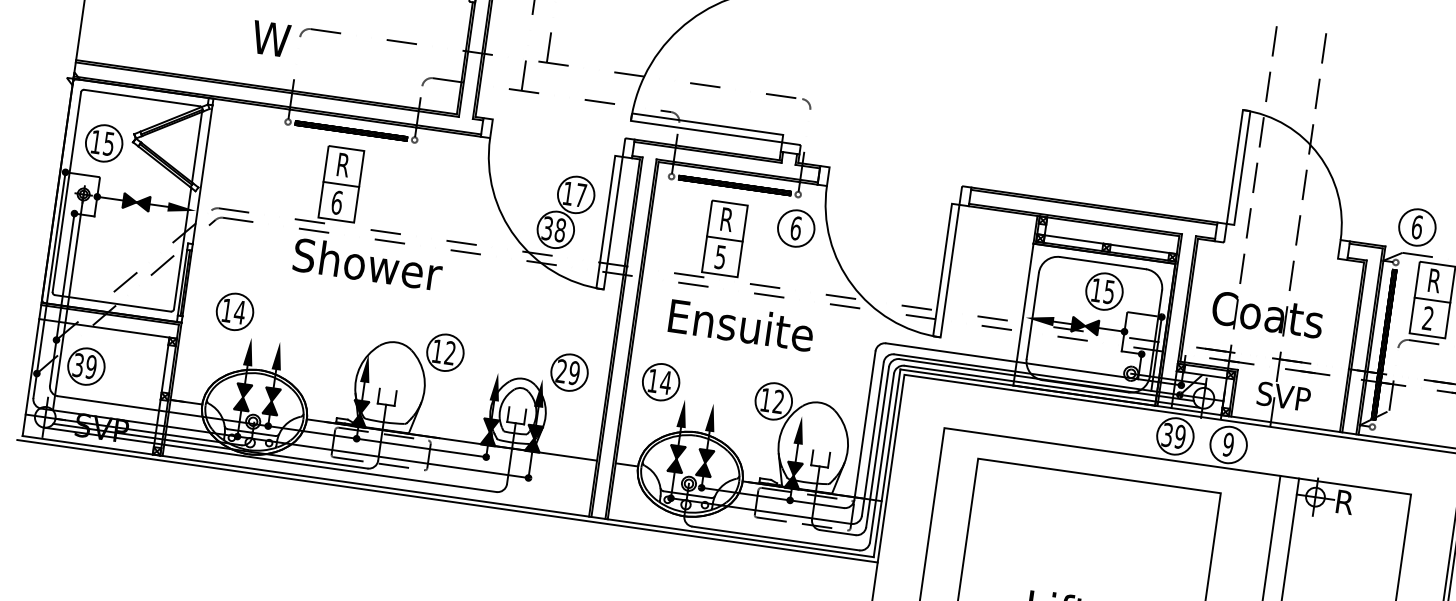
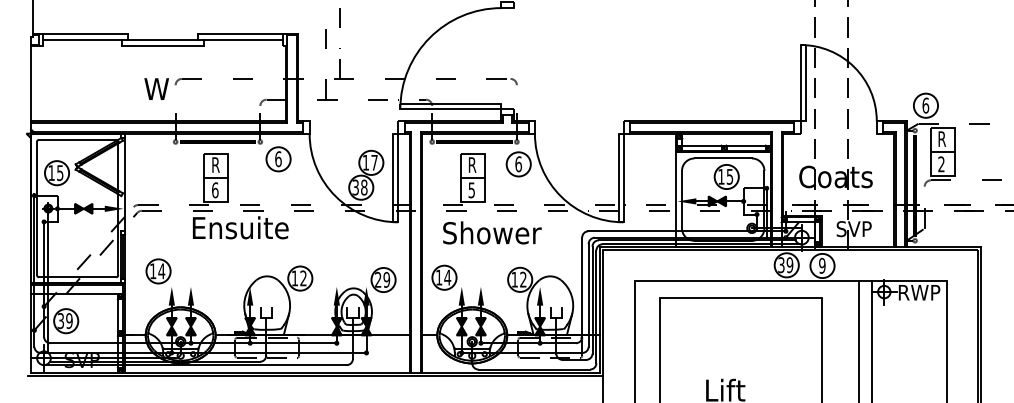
part: (438, 170) -> (278, 159), added
text: (368, 263) -> (241, 227), Shower -> Ensuite
text: (742, 324) -> (492, 232), Ensuite -> Shower
text: (1376, 506) -> (925, 292), R -> RWP

